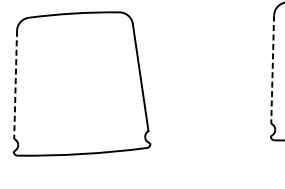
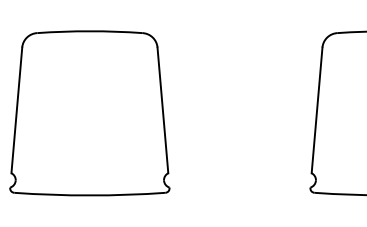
line: (273, 69) -> (317, 110), dashed -> solid
line: (15, 85) -> (16, 110), dashed -> solid

